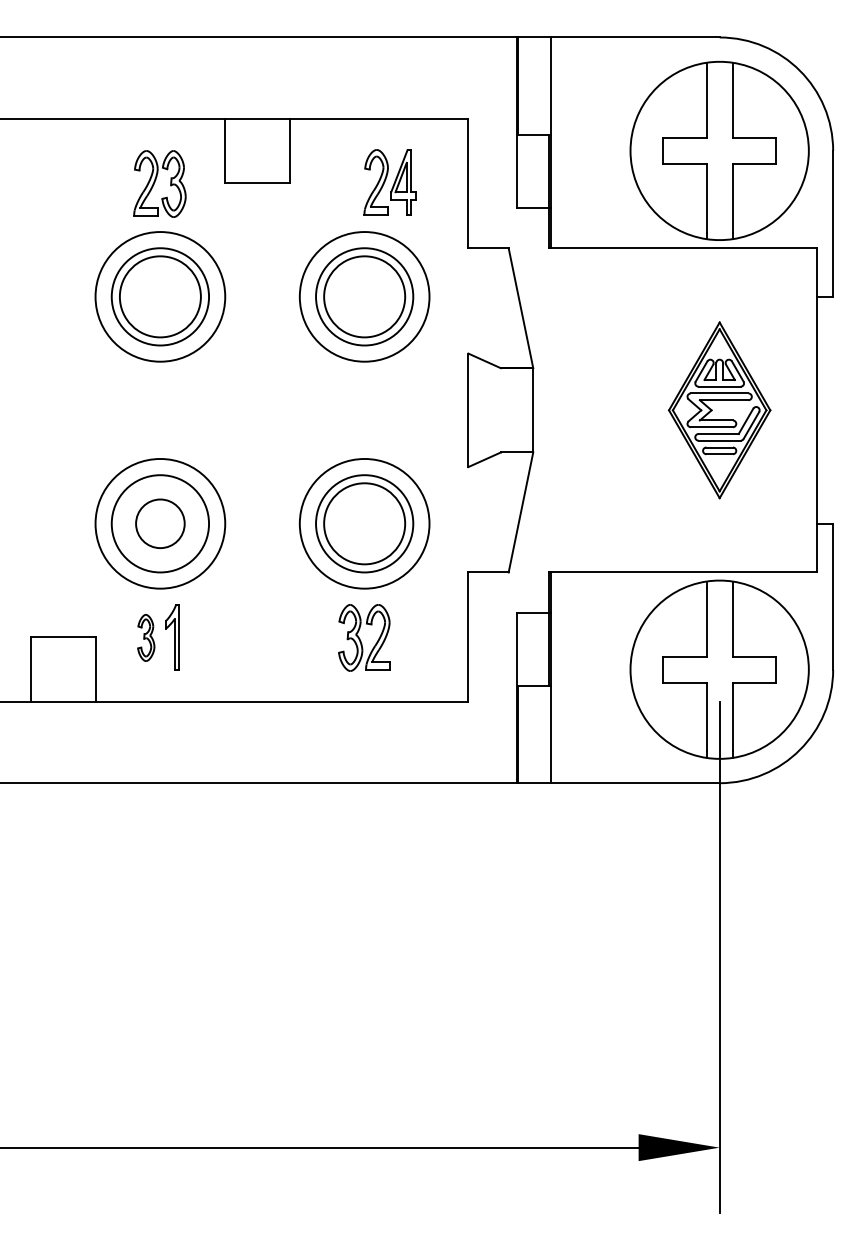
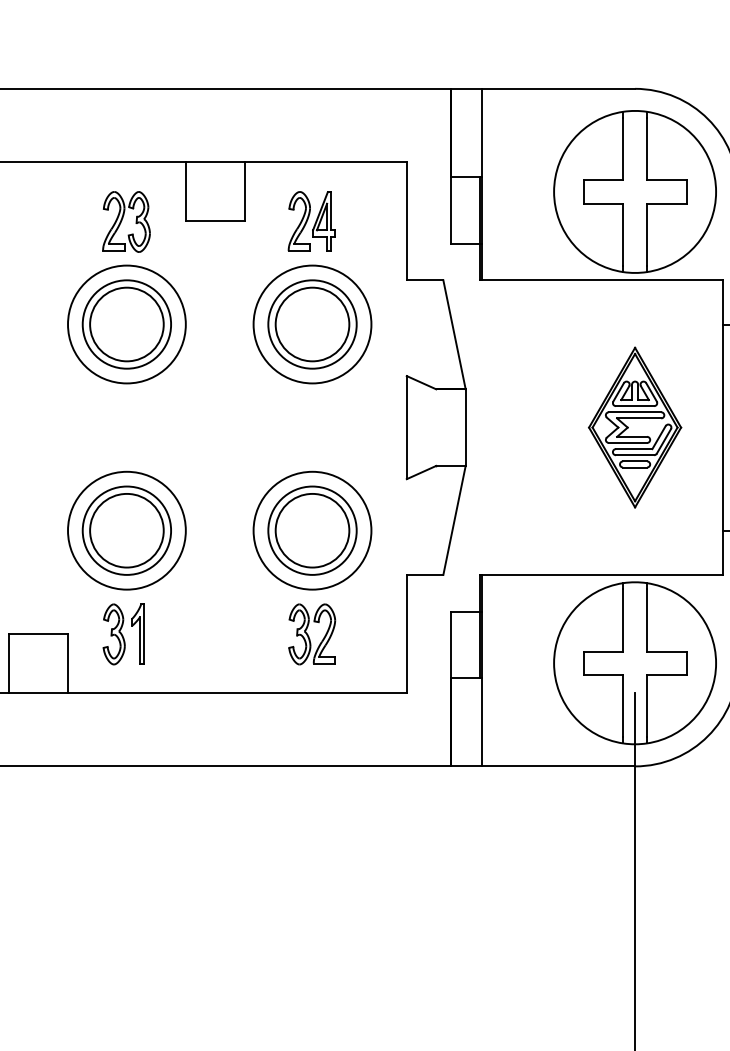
part: (389, 182) -> (311, 221), moved
circle: (159, 523) -> (126, 530), size x1.67
part: (145, 637) -> (113, 634), size x1.43

